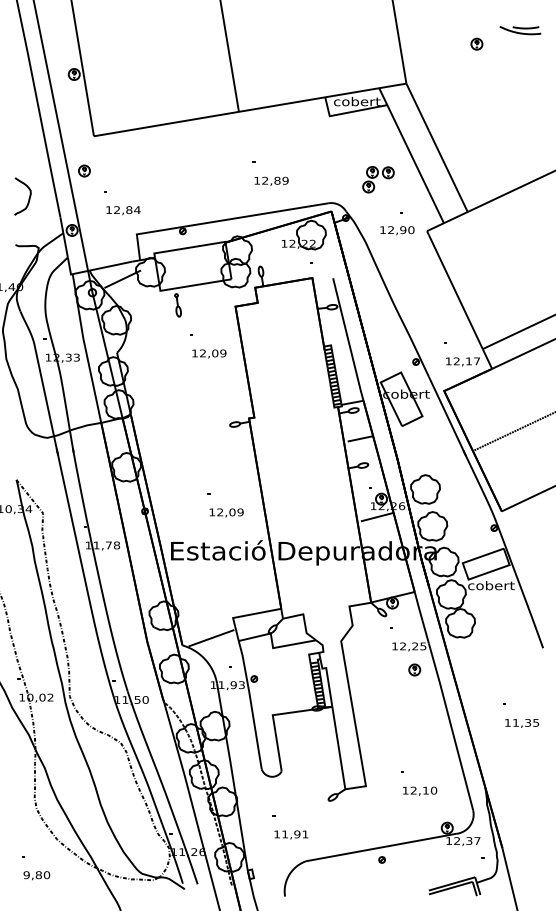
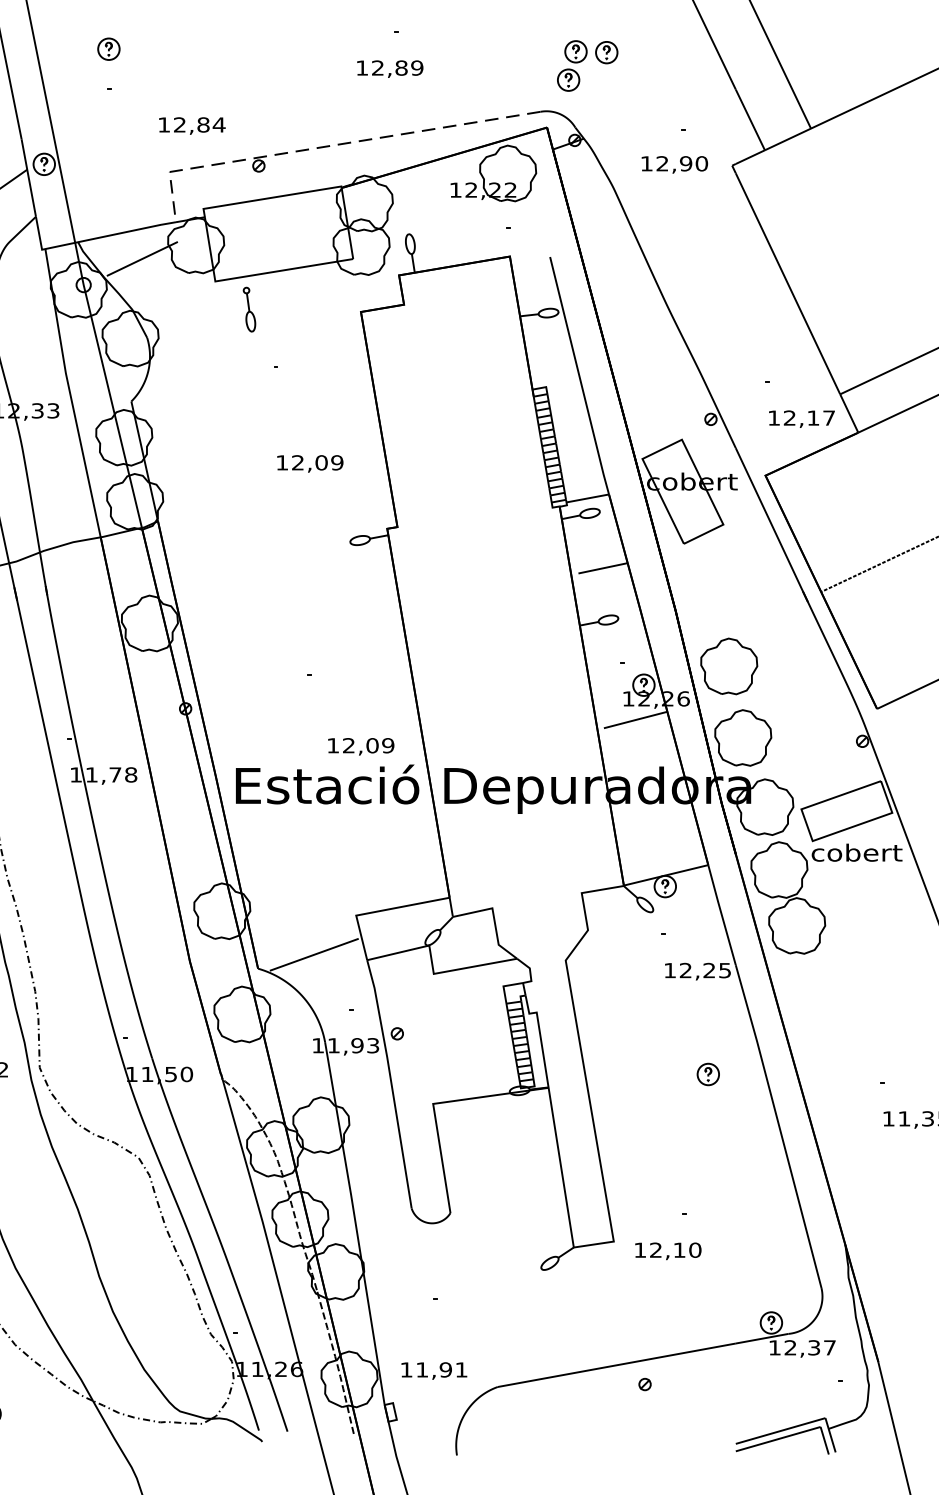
part: (84, 170) -> (108, 48), moved
part: (378, 179) -> (587, 65), moved
text: (271, 180) -> (389, 67), moved
text: (123, 210) -> (192, 125), moved
line: (218, 221) -> (327, 146), solid -> dashed
text: (209, 353) -> (310, 462), moved
text: (226, 512) -> (360, 745), moved
part: (414, 669) -> (707, 1073), moved
text: (420, 790) -> (669, 1249), moved
text: (291, 834) -> (434, 1370), moved

